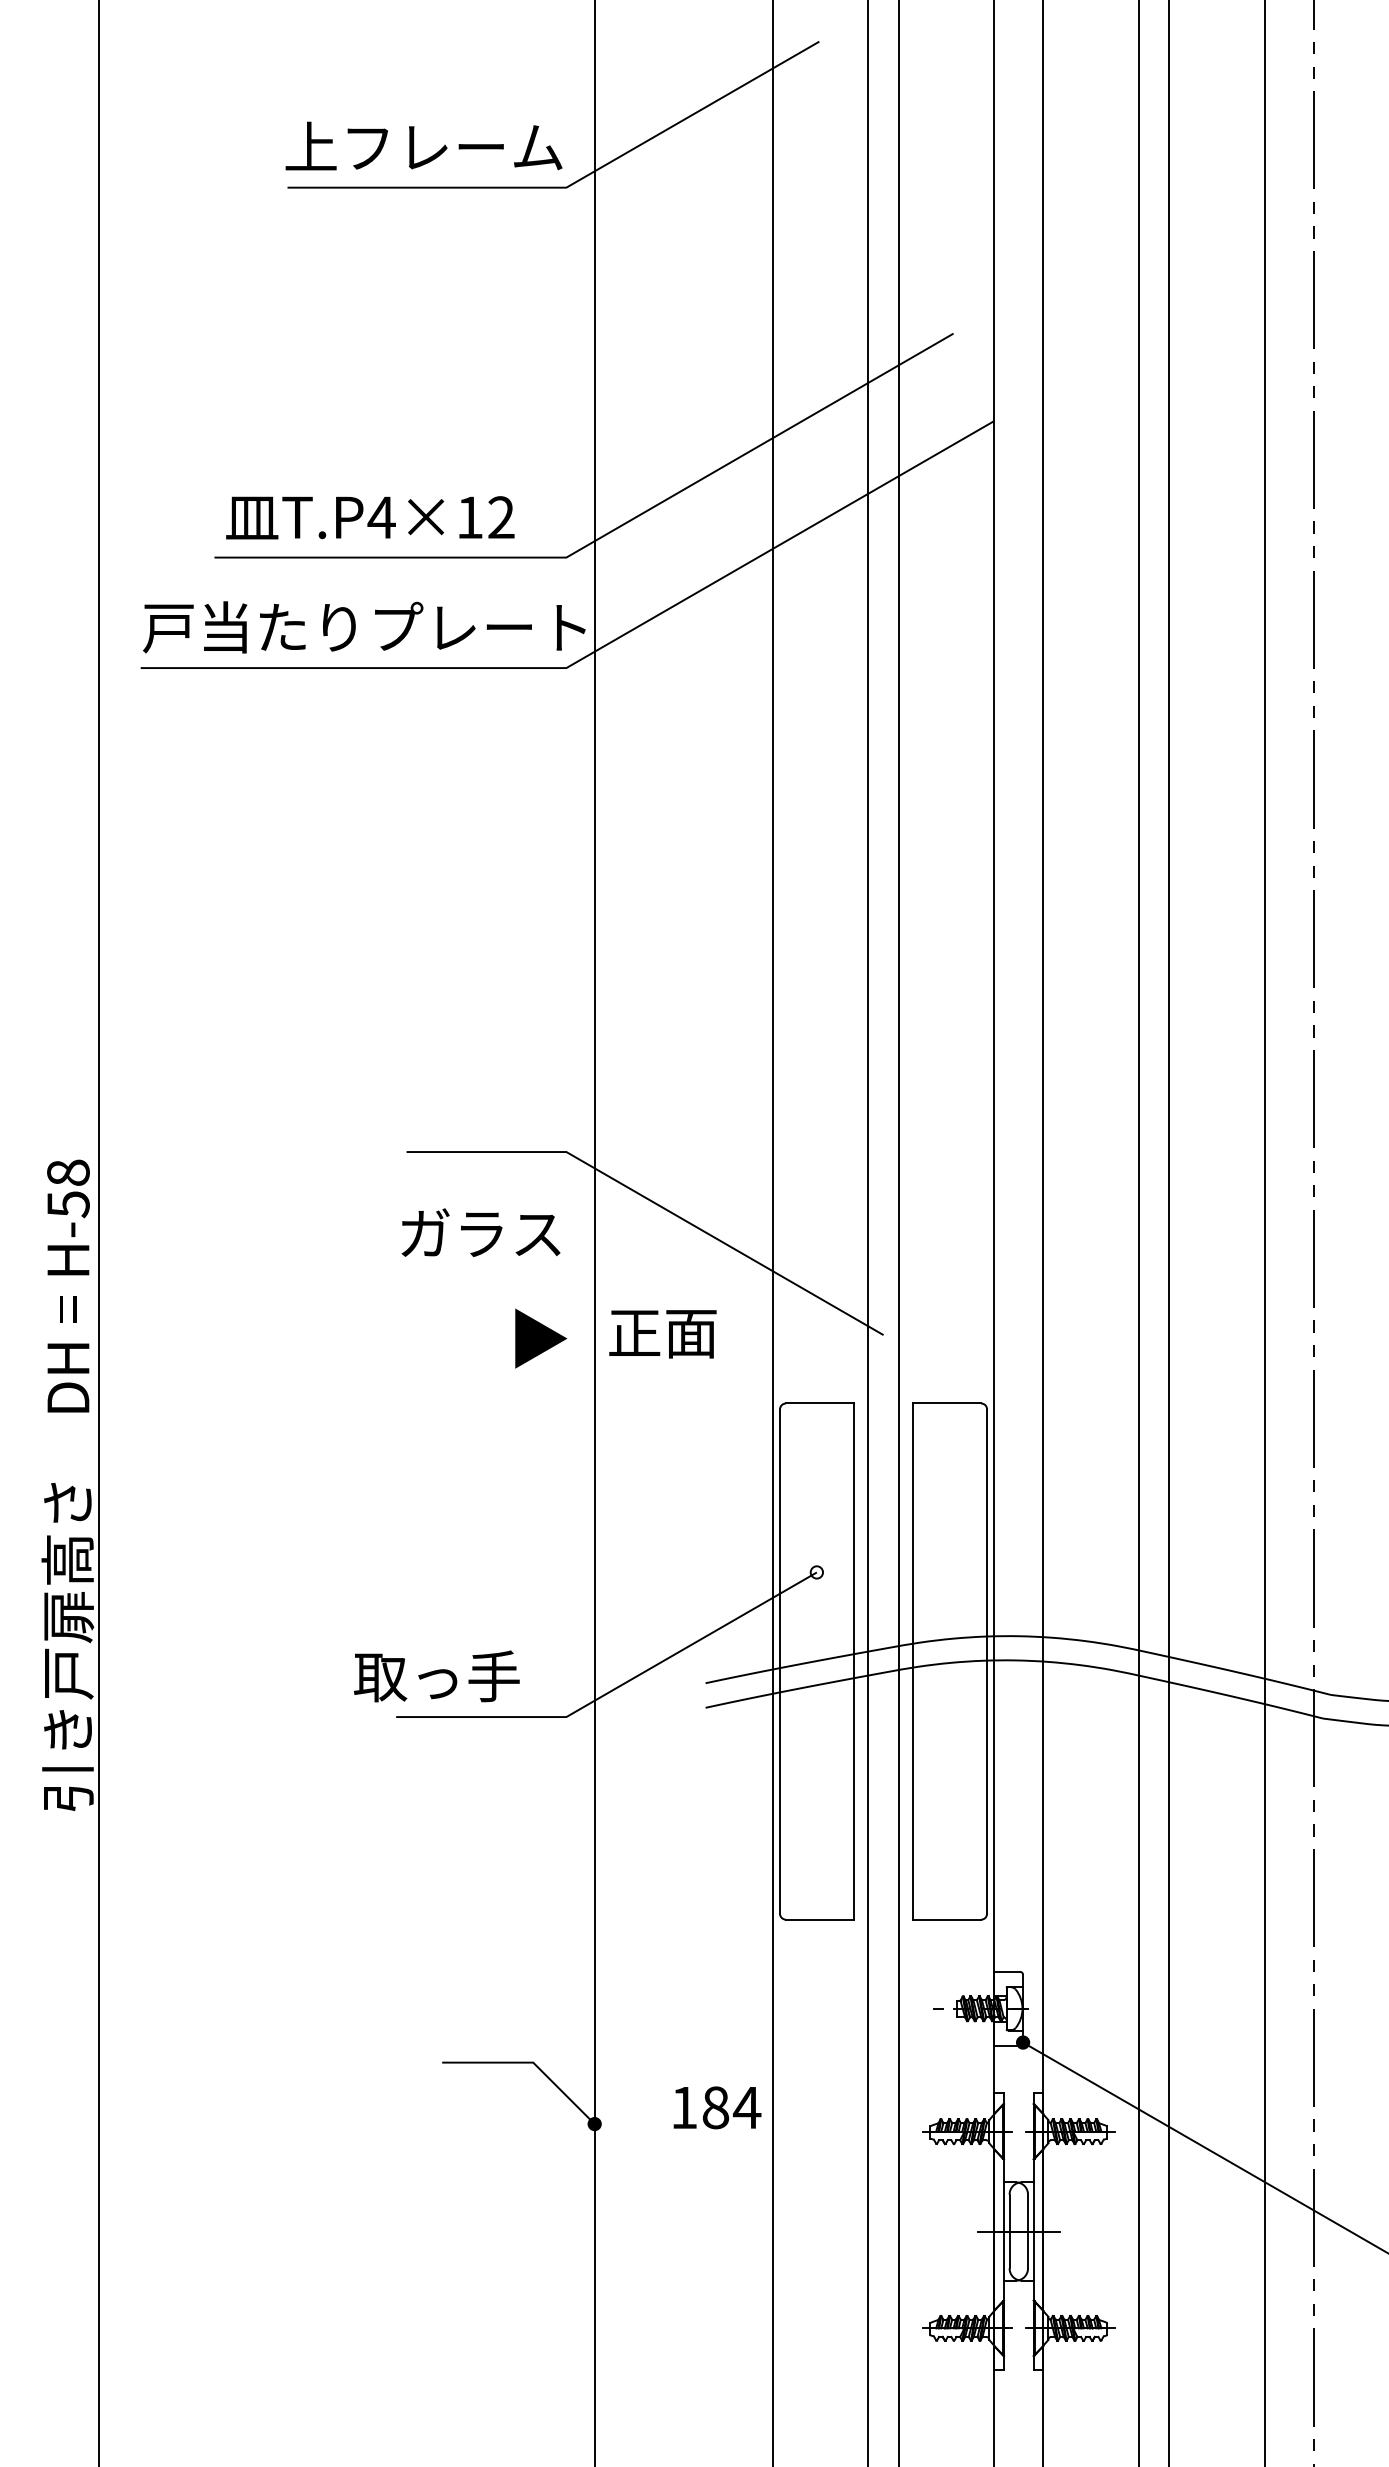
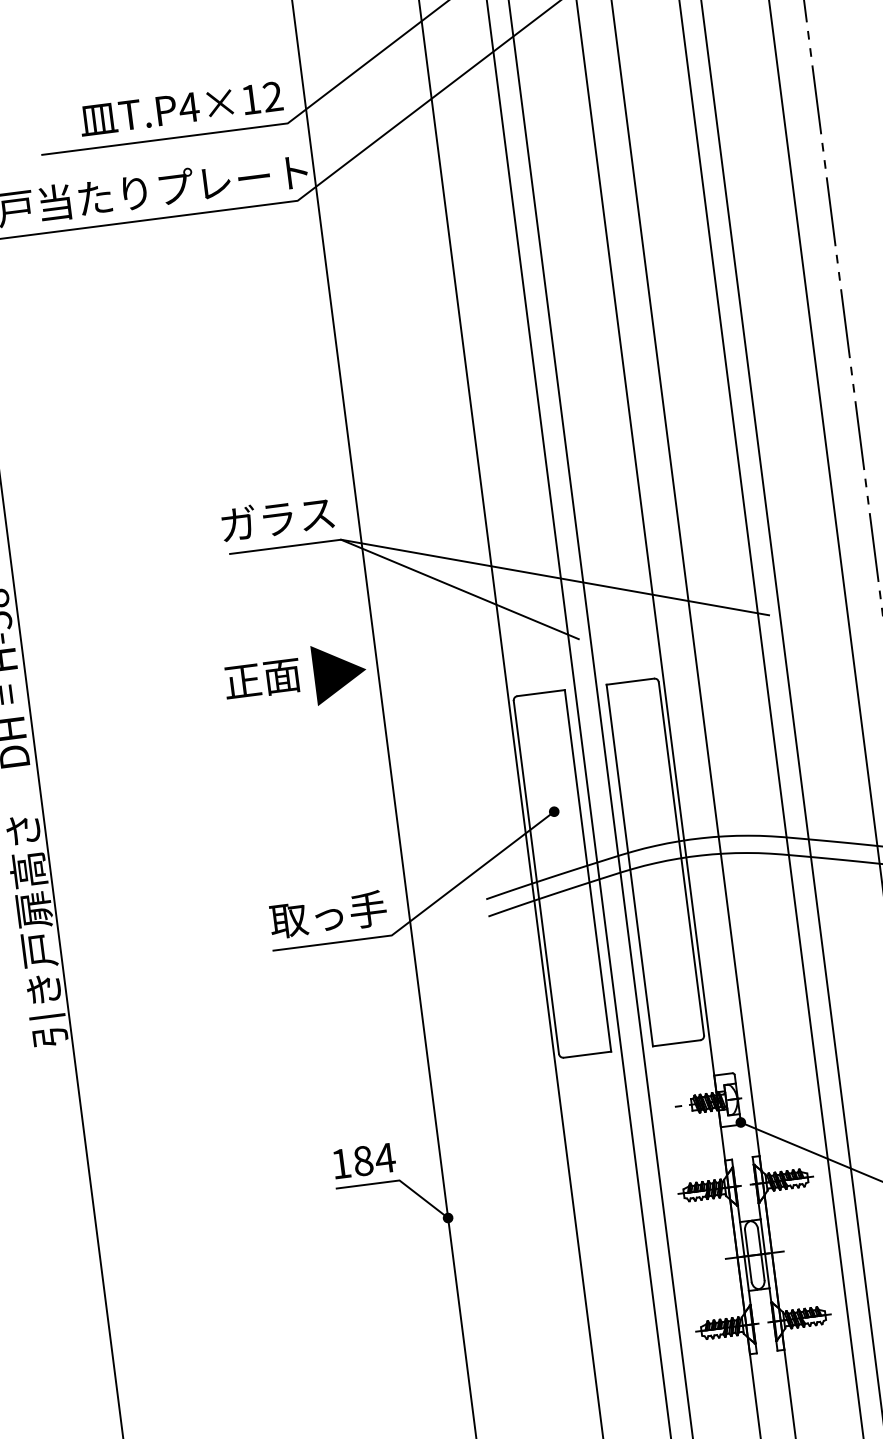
text: (370, 517) -> (181, 108), moved
text: (480, 1232) -> (277, 518), moved
line: (860, 1243) -> (555, 577), added
text: (662, 1334) -> (262, 679), moved
part: (541, 1338) -> (340, 672), size x1.43
fill: (816, 1572) -> (553, 811), added
text: (436, 1676) -> (327, 914), moved
text: (717, 2107) -> (364, 1160), moved

